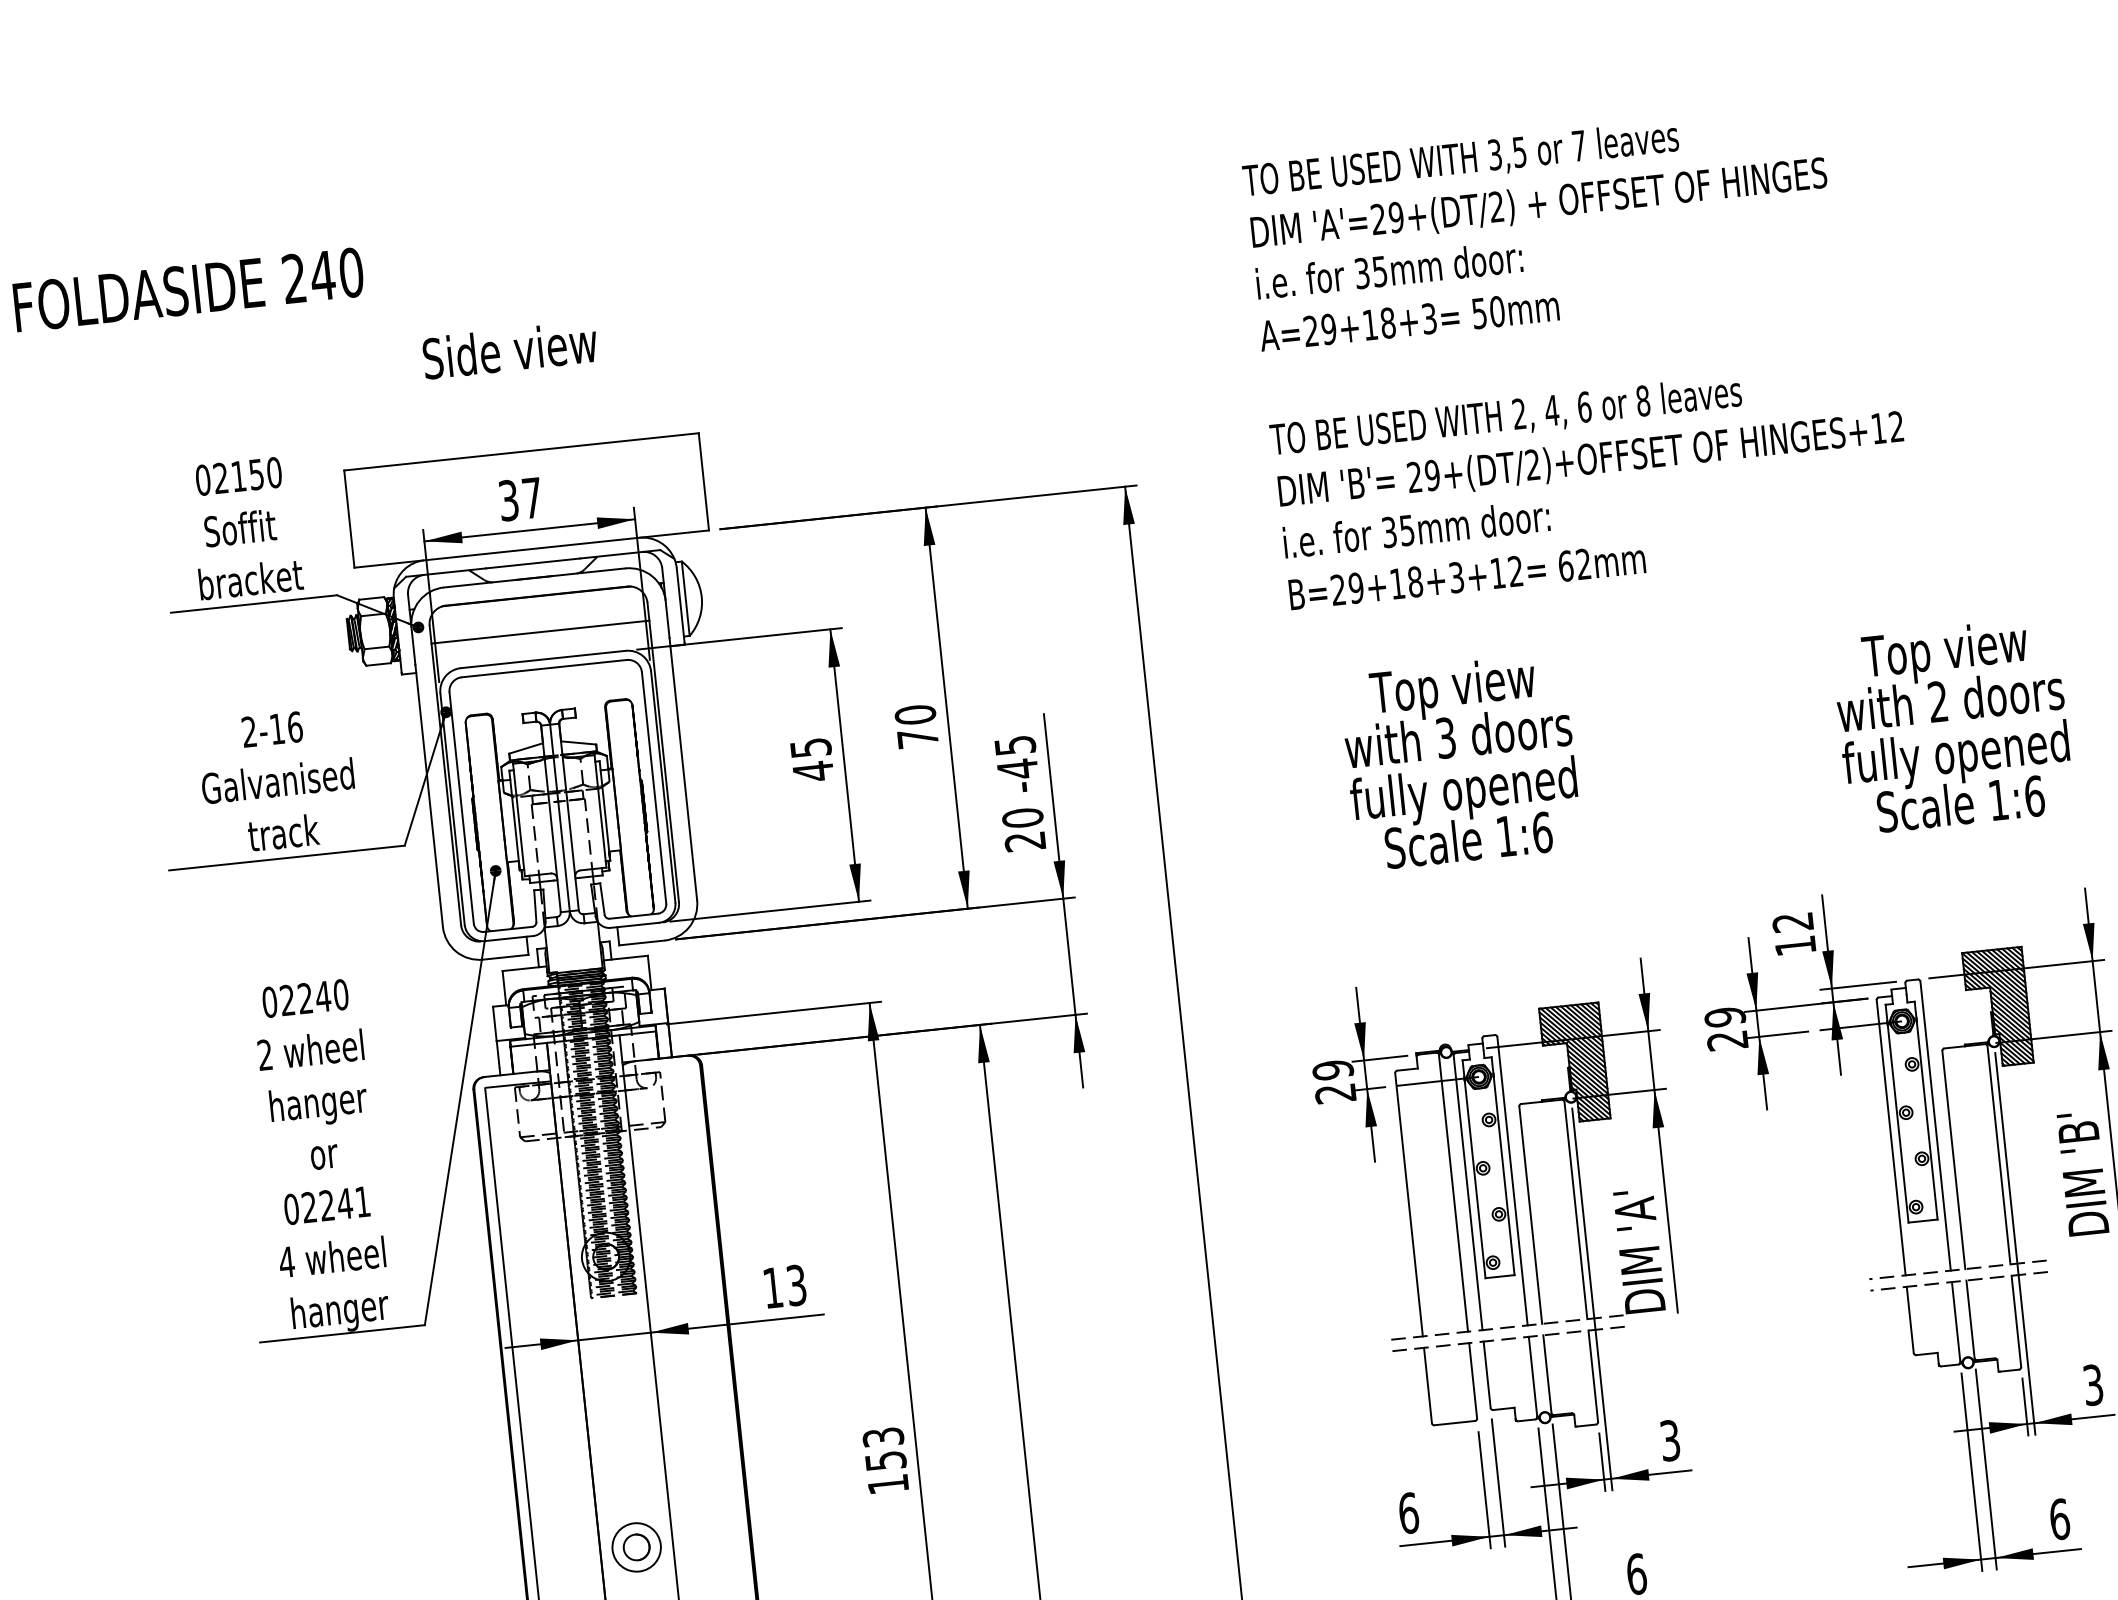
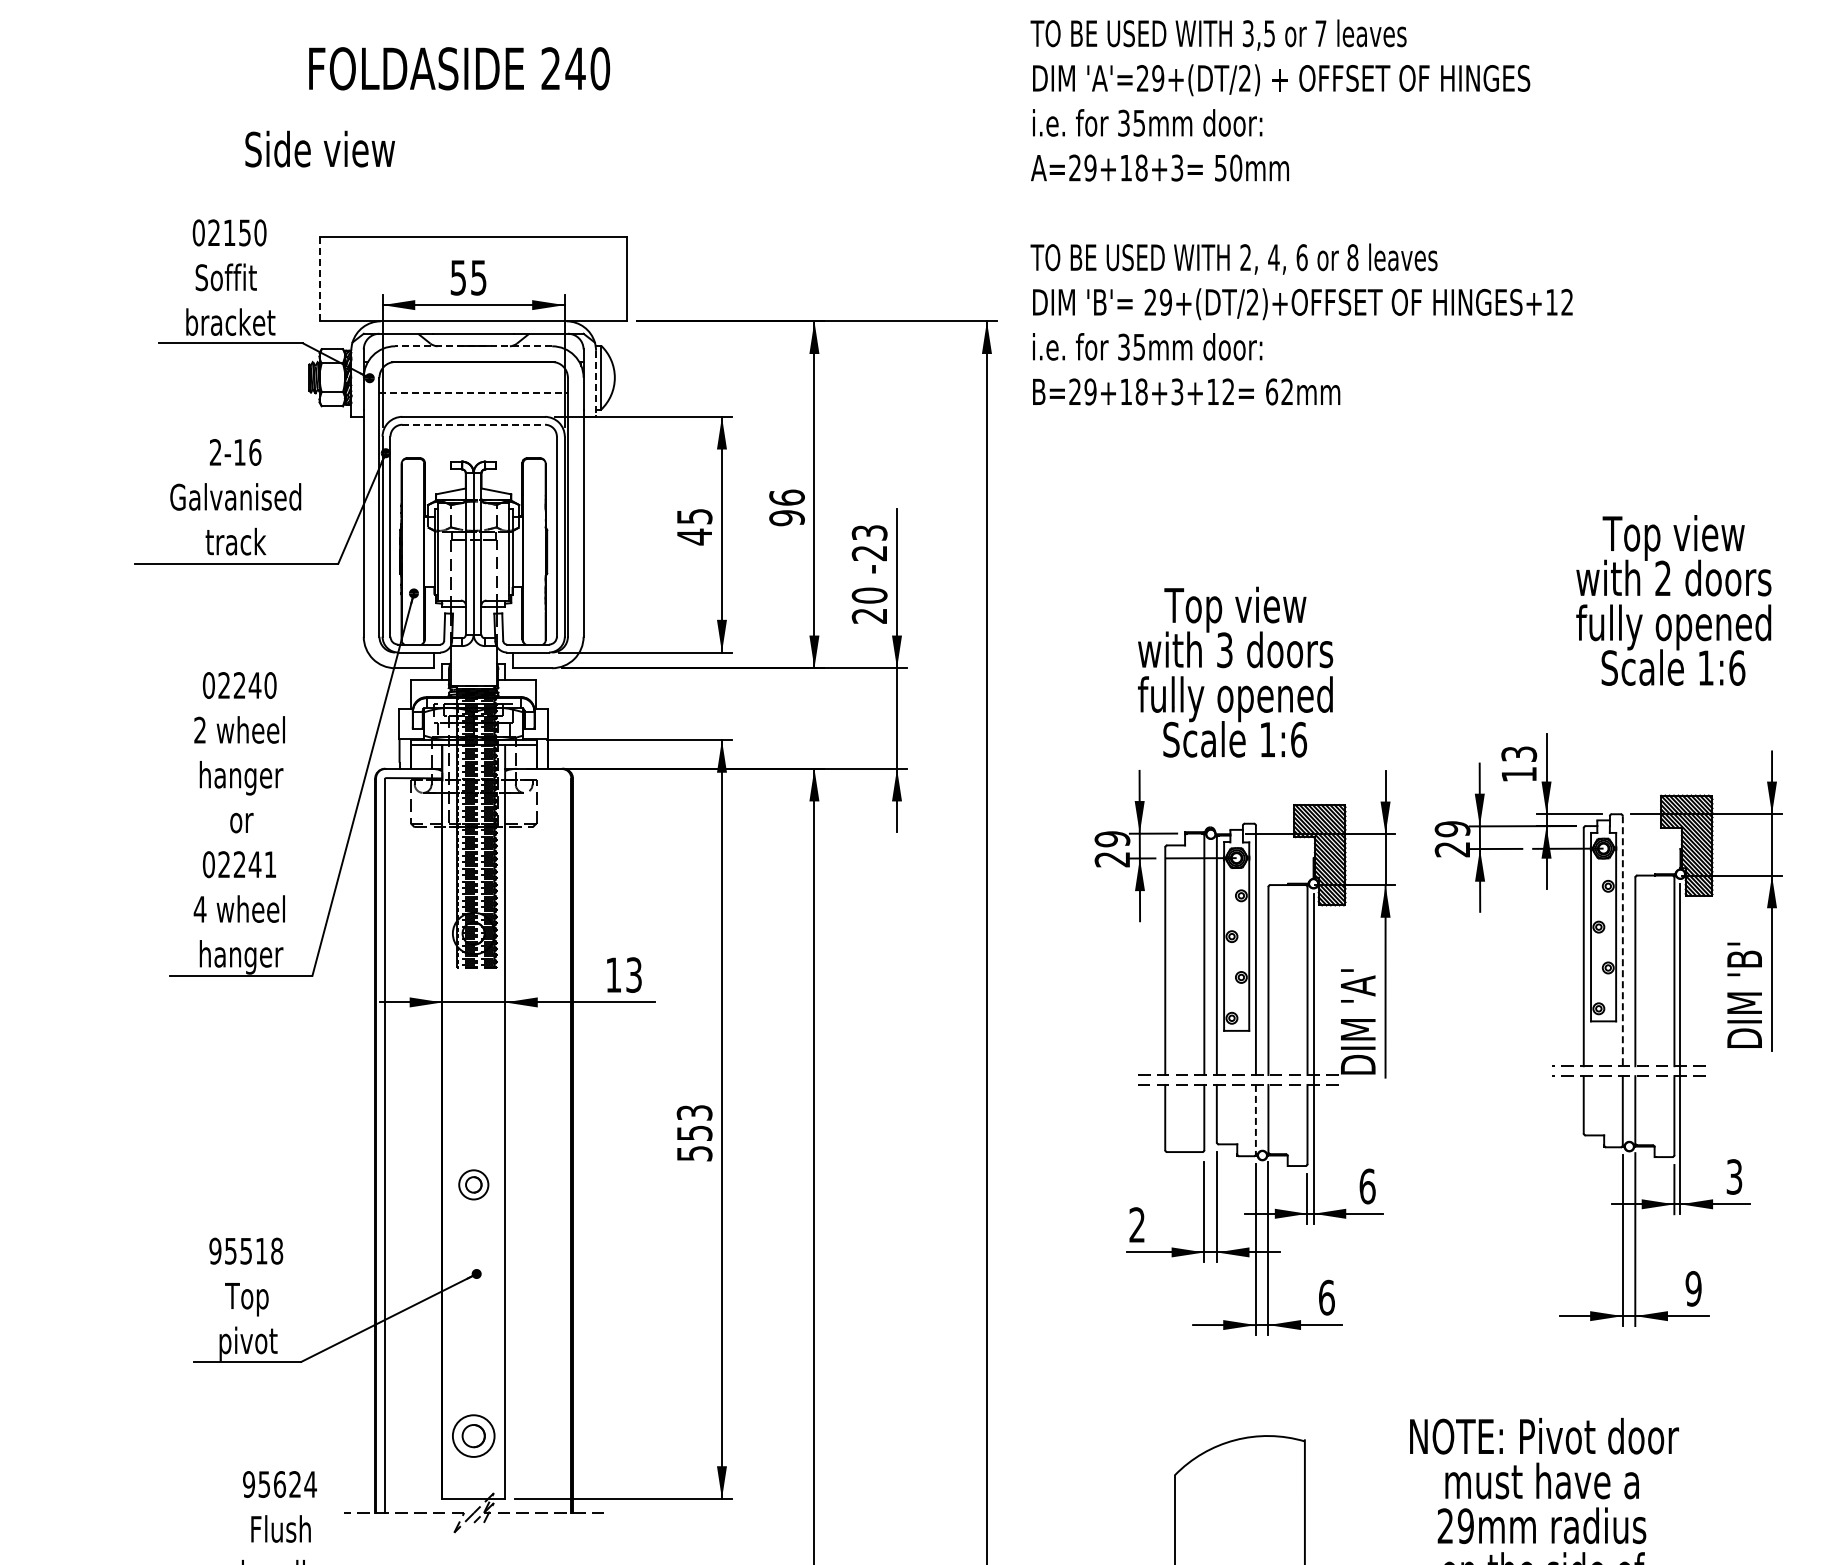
text: (188, 289) -> (459, 68), moved
text: (509, 349) -> (319, 148), moved
text: (1578, 355) -> (1301, 212), moved
text: (520, 499) -> (468, 277), 37 -> 55
line: (349, 519) -> (320, 279), solid -> dashed
line: (534, 578) -> (473, 346), solid -> dashed
line: (681, 606) -> (596, 383), solid -> dashed
line: (541, 632) -> (474, 393), solid -> dashed
line: (545, 668) -> (474, 424), solid -> dashed
text: (915, 726) -> (786, 507), 70 -> 96
part: (1454, 755) -> (1230, 665), moved
text: (1015, 757) -> (868, 543), -45 -> -23
text: (1793, 921) -> (1519, 753), 12 -> 13
line: (1935, 1126) -> (1622, 941), solid -> dashed
line: (1532, 1376) -> (1255, 1119), solid -> dashed
text: (1670, 1440) -> (1367, 1186), 3 -> 6
text: (888, 1484) -> (694, 1153), 153 -> 553
text: (1408, 1512) -> (1137, 1224), 6 -> 2
text: (2059, 1519) -> (1693, 1288), 6 -> 9
part: (636, 1547) -> (473, 1184), size x0.7

